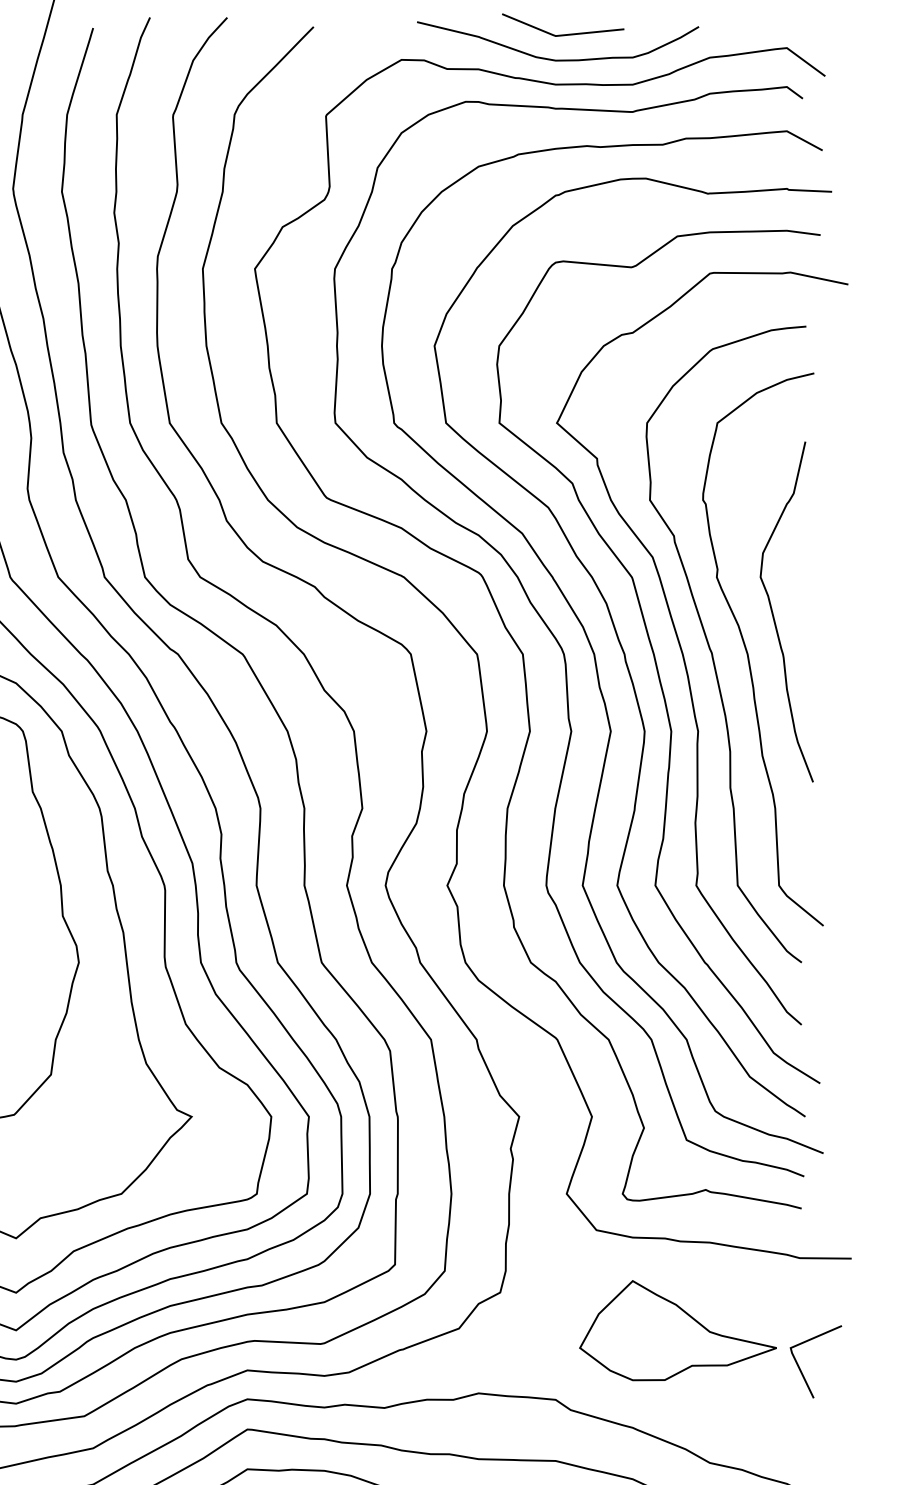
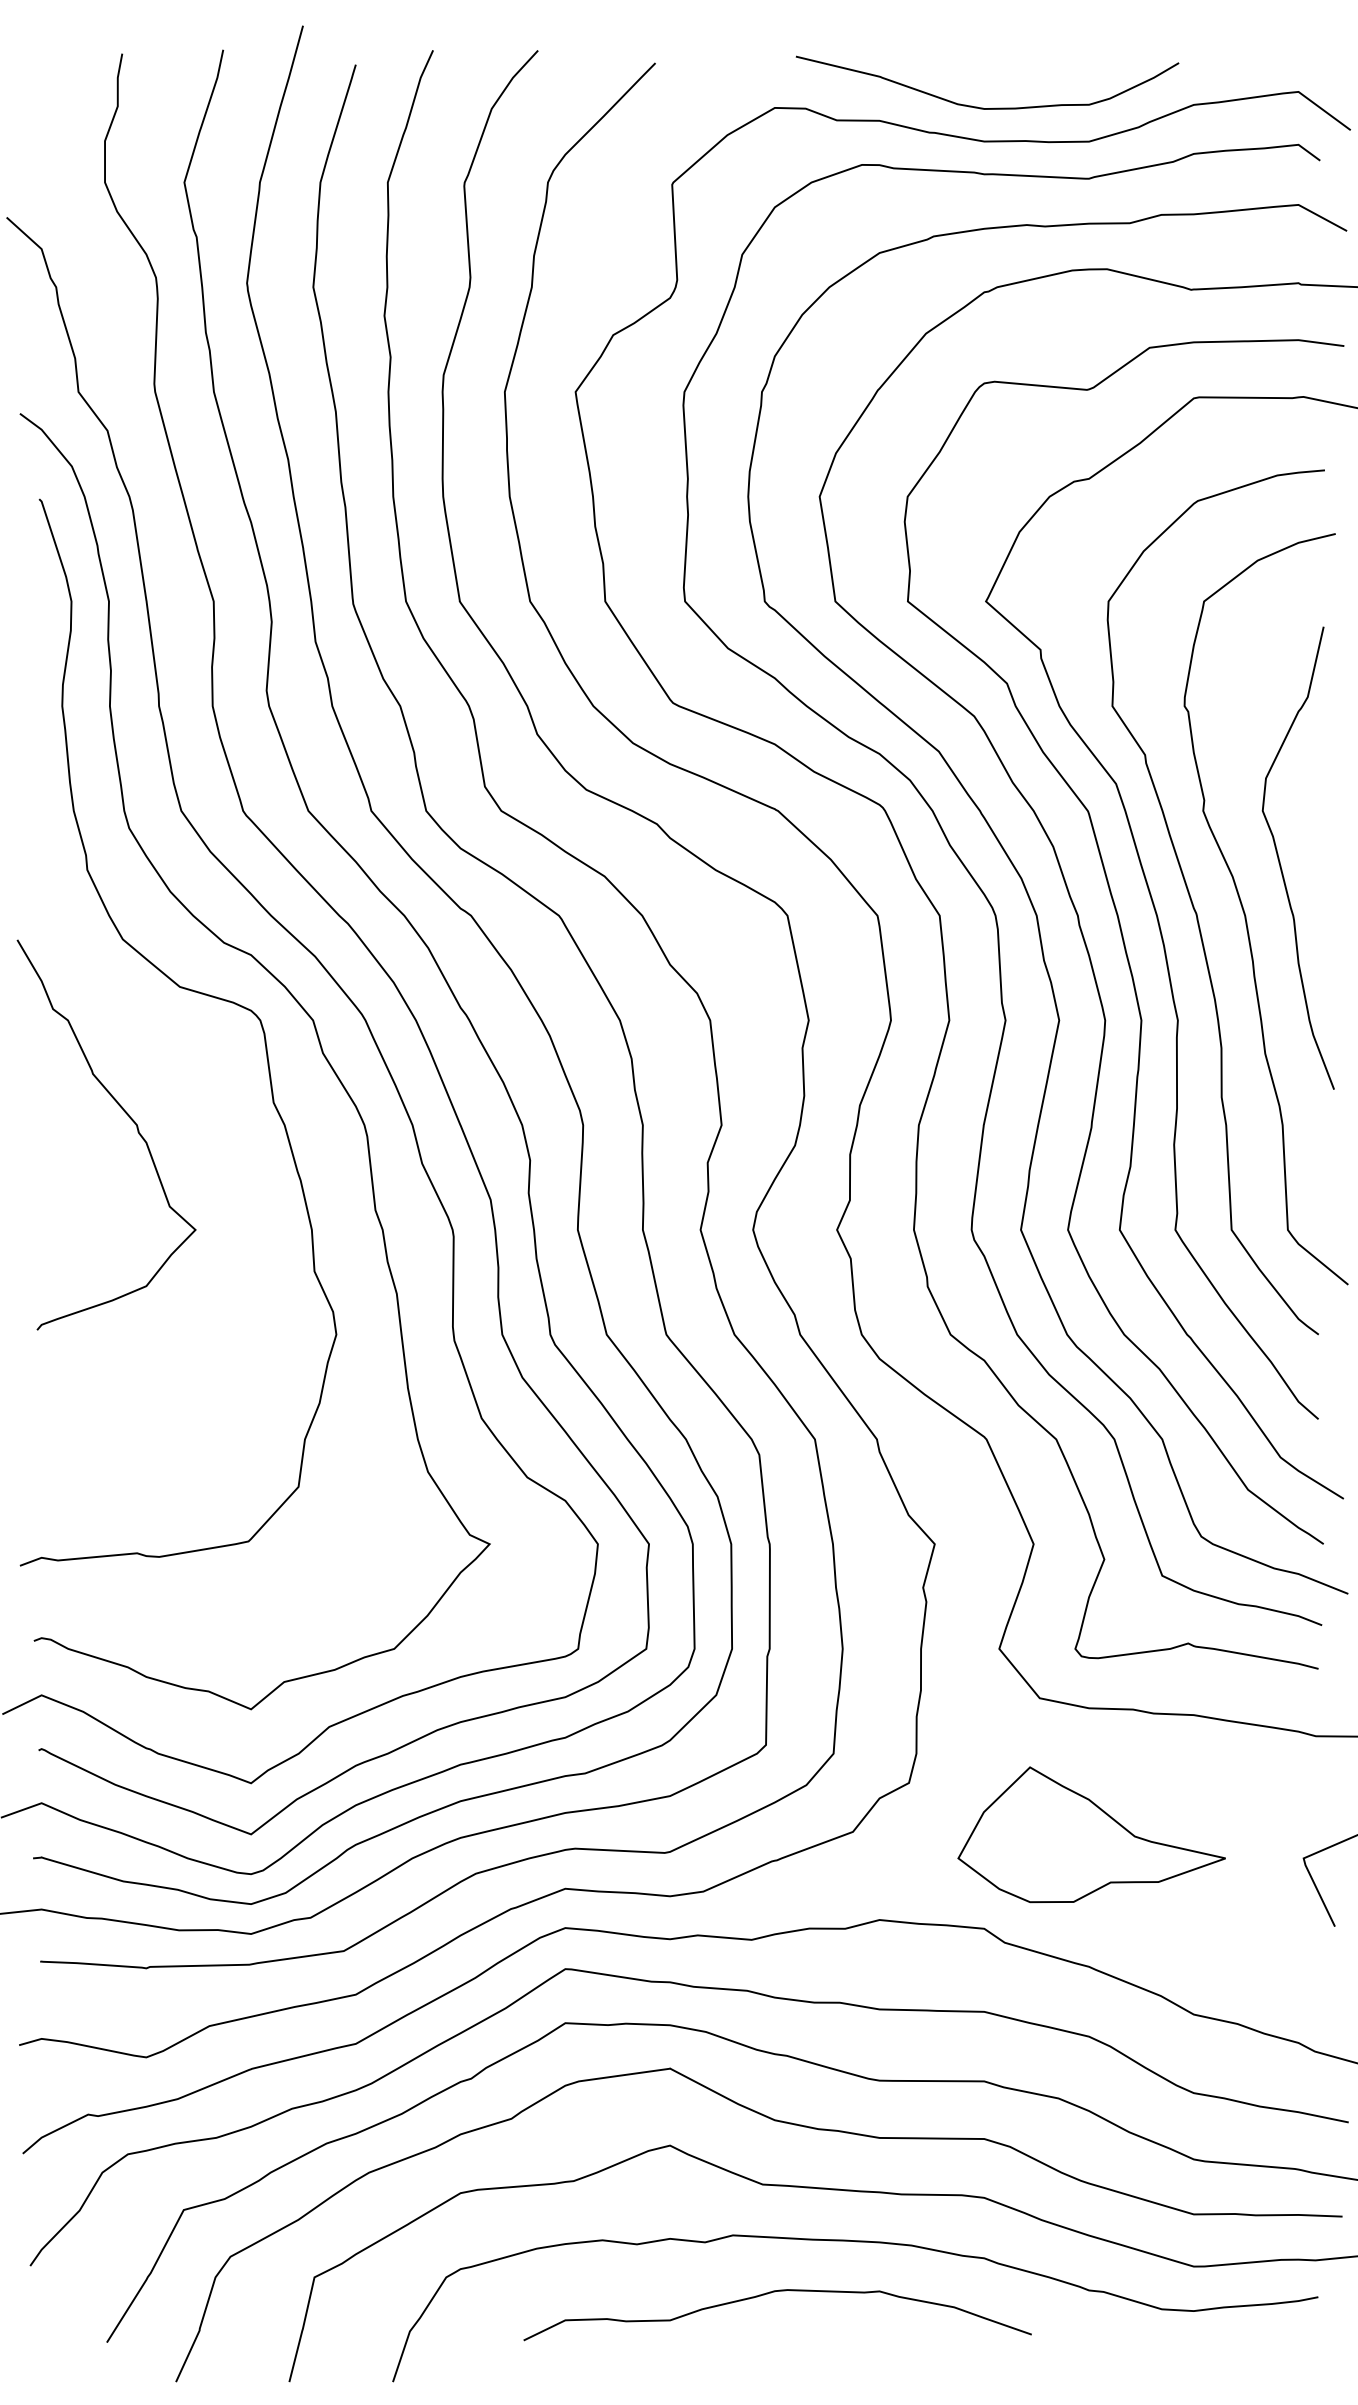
line: (563, 34) -> (994, 73), removed
part: (678, 1330) -> (1091, 1834), moved

